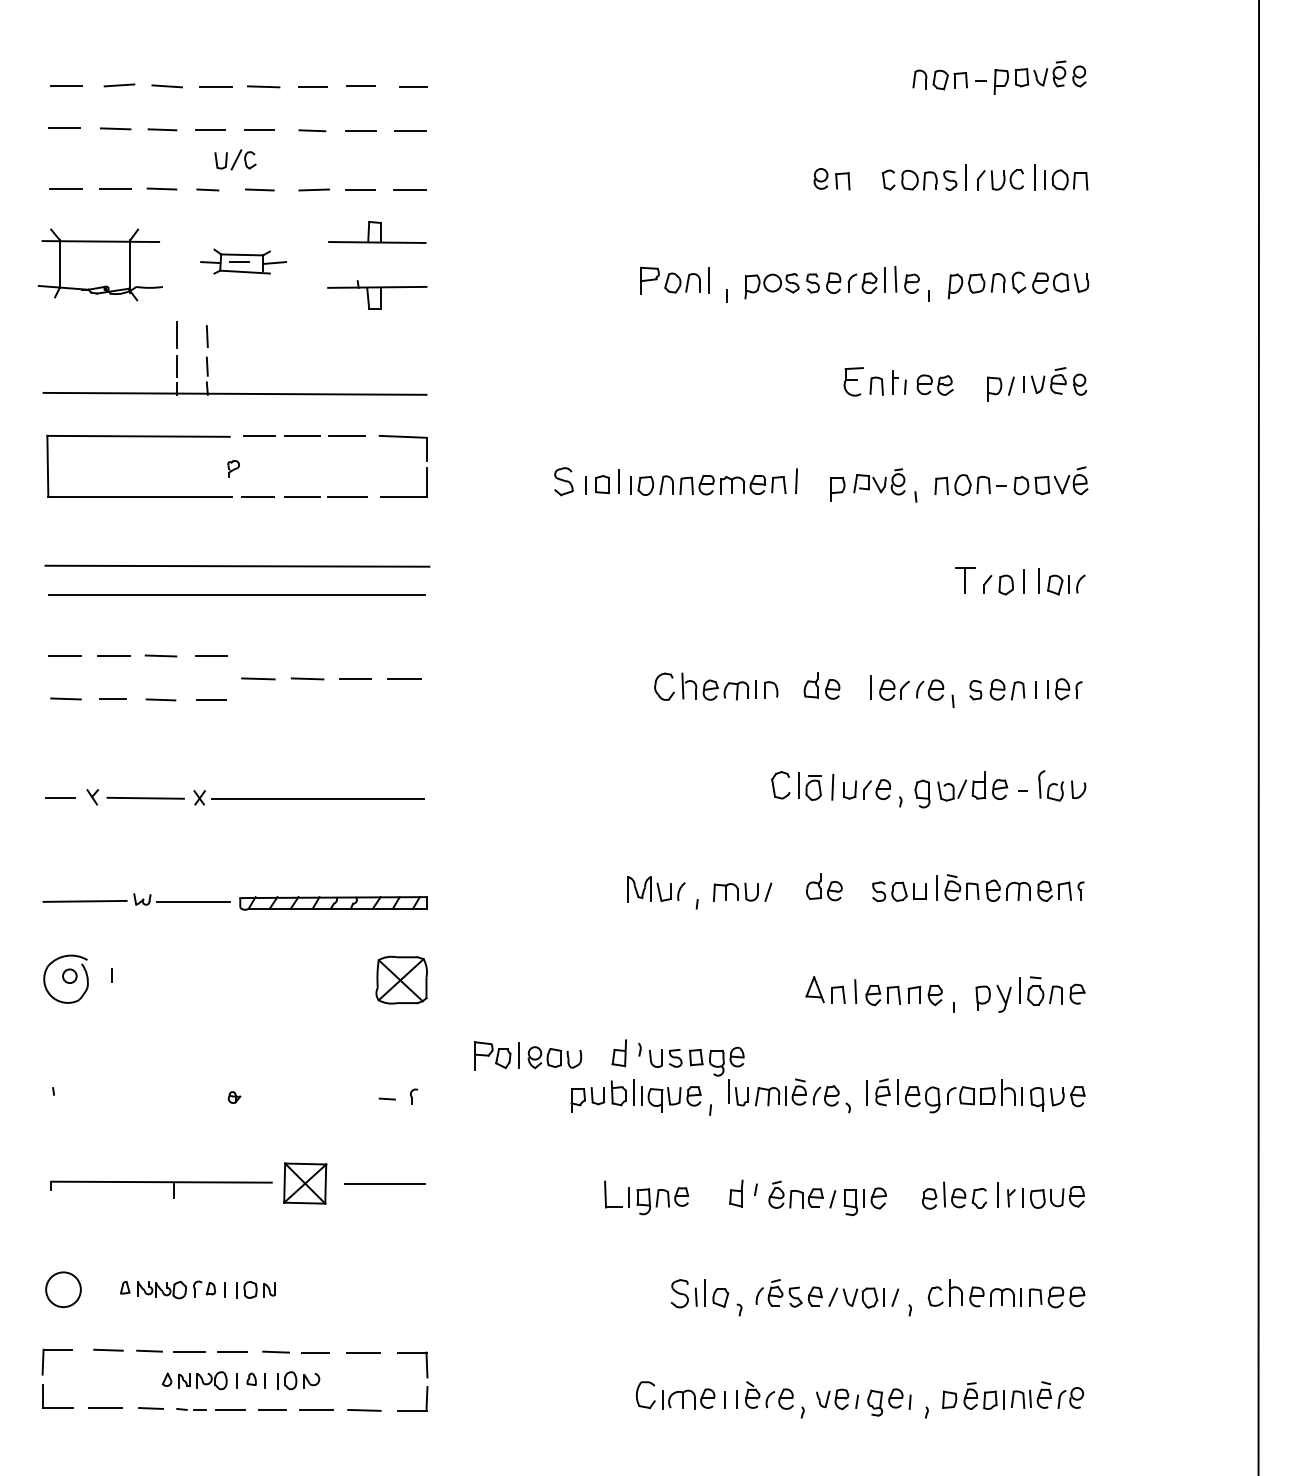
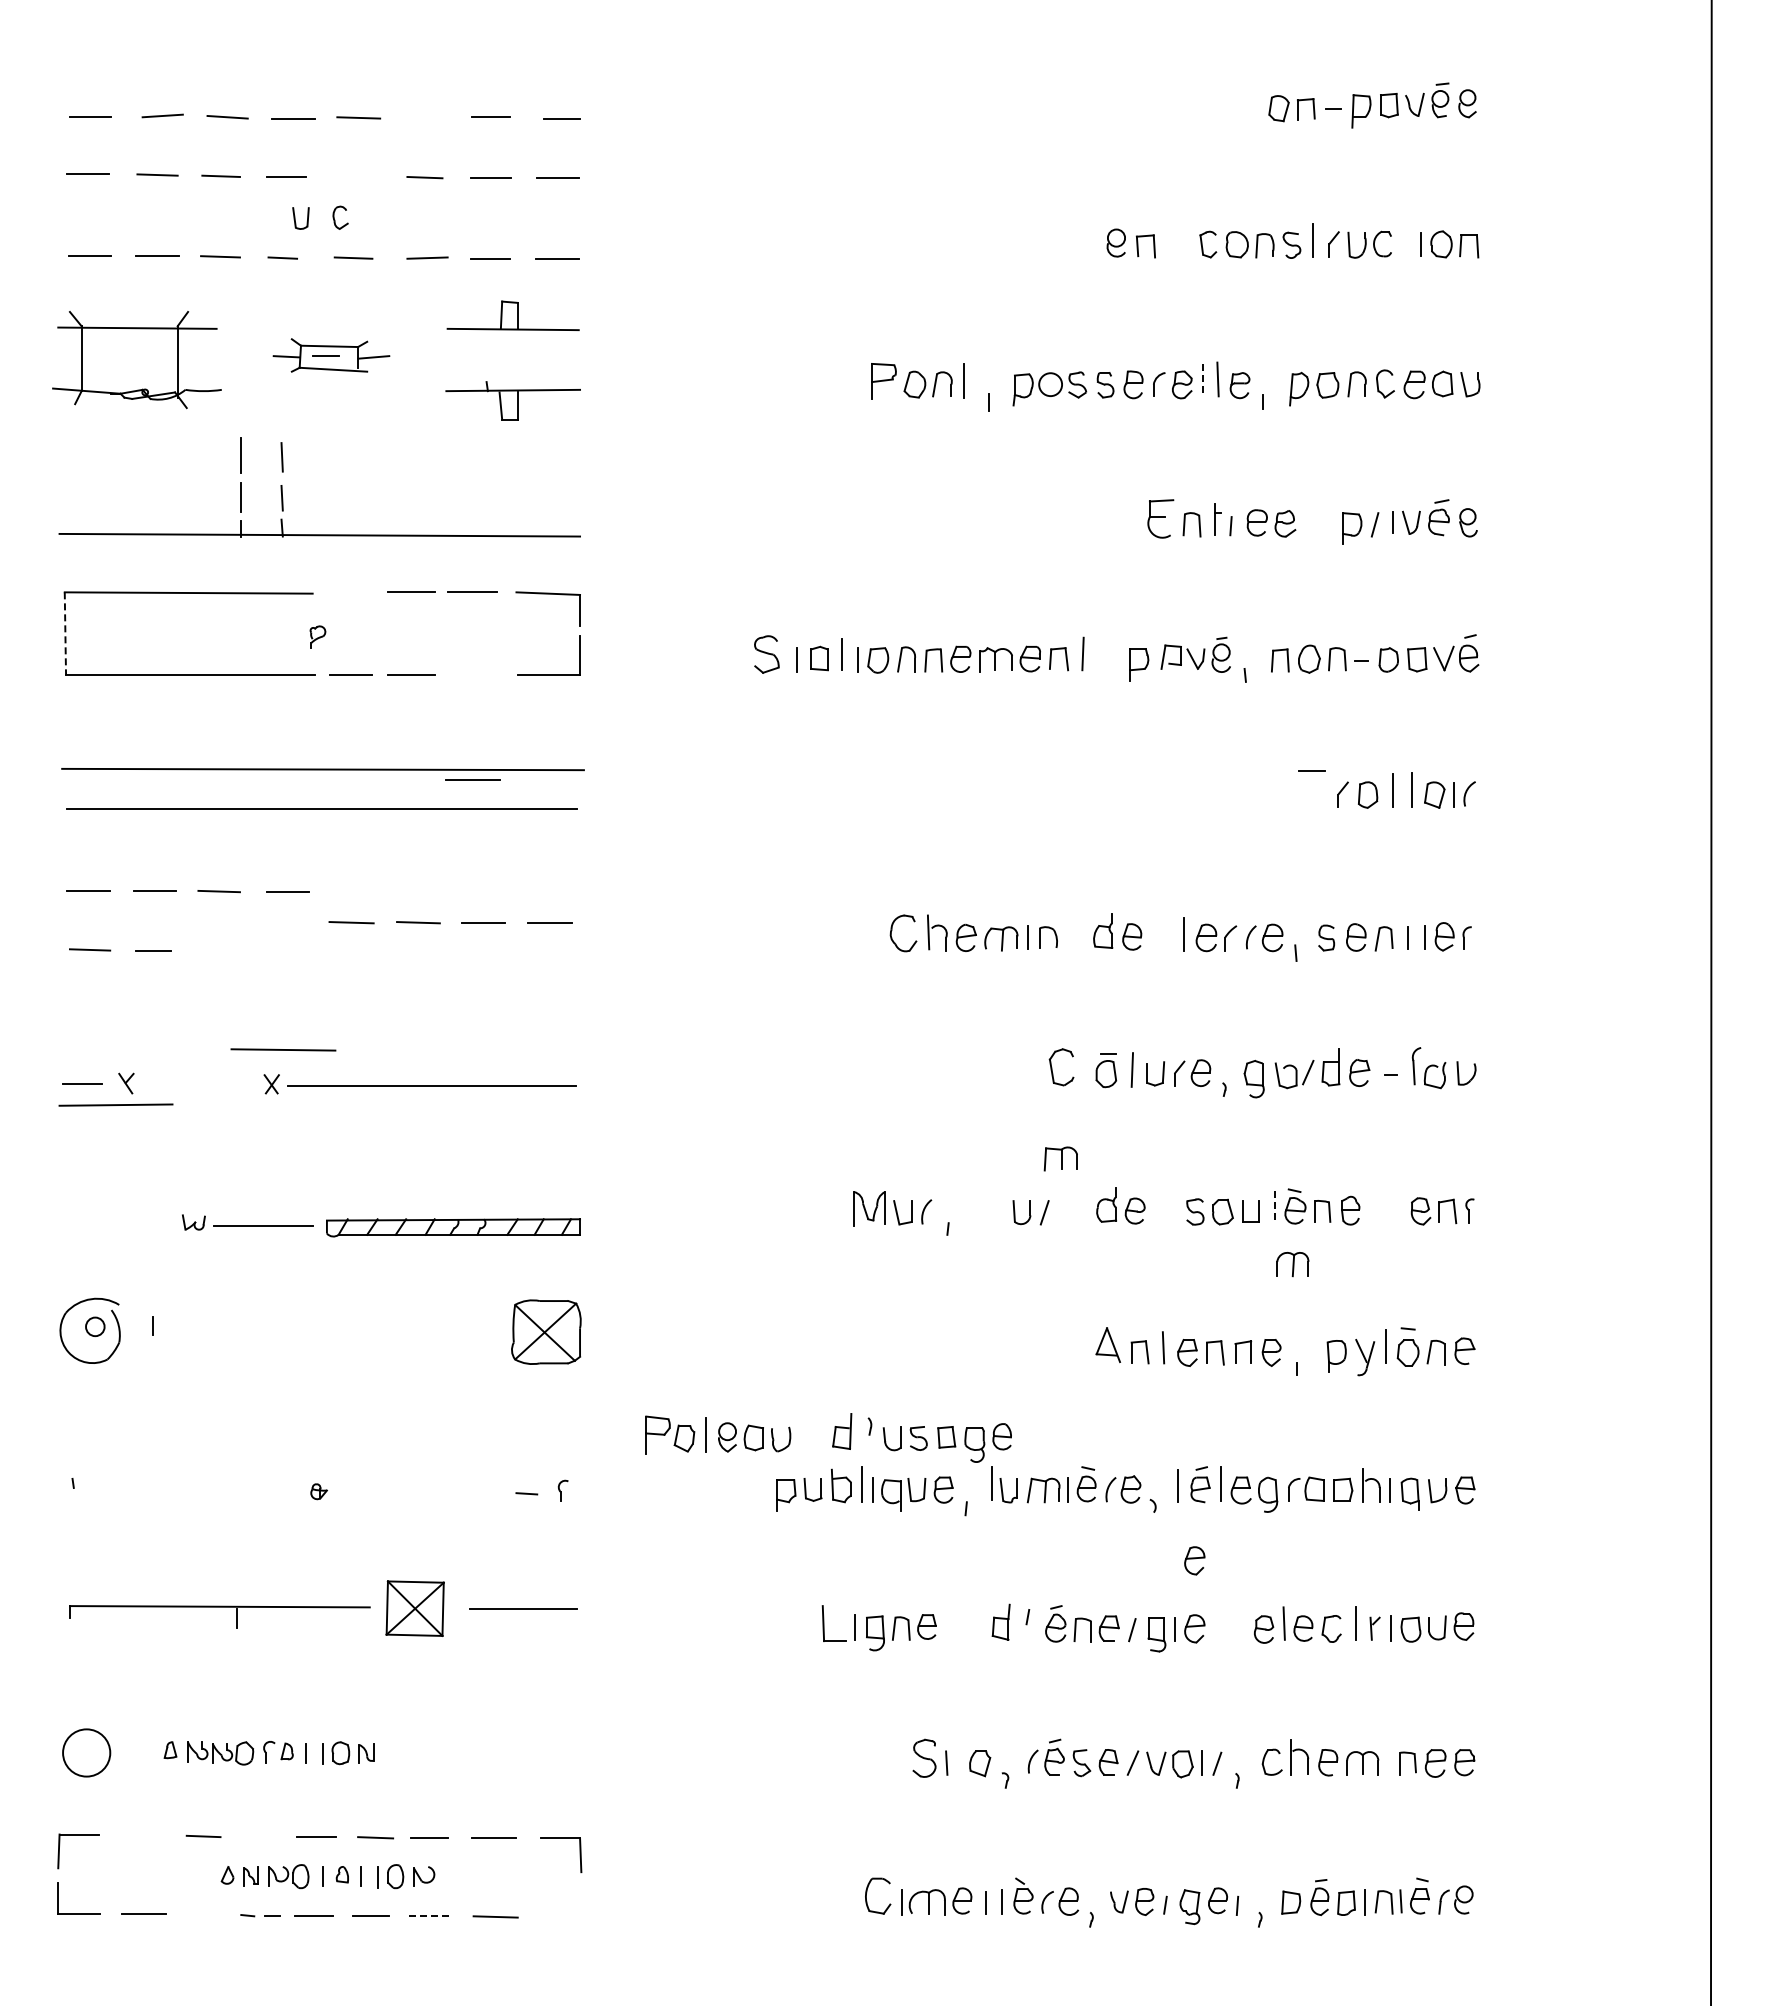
part: (919, 79) -> (1250, 108), removed
line: (312, 87) -> (425, 118), removed
line: (259, 130) -> (352, 177), removed
line: (236, 160) -> (321, 217), removed
line: (1034, 177) -> (1406, 240), removed
line: (885, 280) -> (1203, 380), solid -> dashed
line: (259, 435) -> (352, 592), removed
line: (47, 466) -> (65, 633), solid -> dashed
line: (347, 496) -> (472, 779), moved
line: (965, 580) -> (1312, 789), removed
line: (160, 699) -> (218, 950), removed
line: (211, 700) -> (287, 951), removed
line: (799, 785) -> (1086, 1067), removed
line: (145, 797) -> (283, 1049), moved
line: (937, 888) -> (1274, 1207), solid -> dashed
part: (1018, 891) -> (1292, 1264), moved
part: (725, 892) -> (1060, 1158), moved
line: (84, 900) -> (115, 1104), moved
part: (878, 1148) -> (1194, 1560), added
line: (705, 1292) -> (959, 1756), removed
line: (1021, 1296) -> (1388, 1762), removed
line: (108, 1349) -> (147, 1834), removed
line: (189, 1351) -> (257, 1837), removed
line: (150, 1408) -> (205, 1914), removed
line: (317, 1410) -> (431, 1916), solid -> dashed
part: (412, 1410) -> (561, 1917), removed

